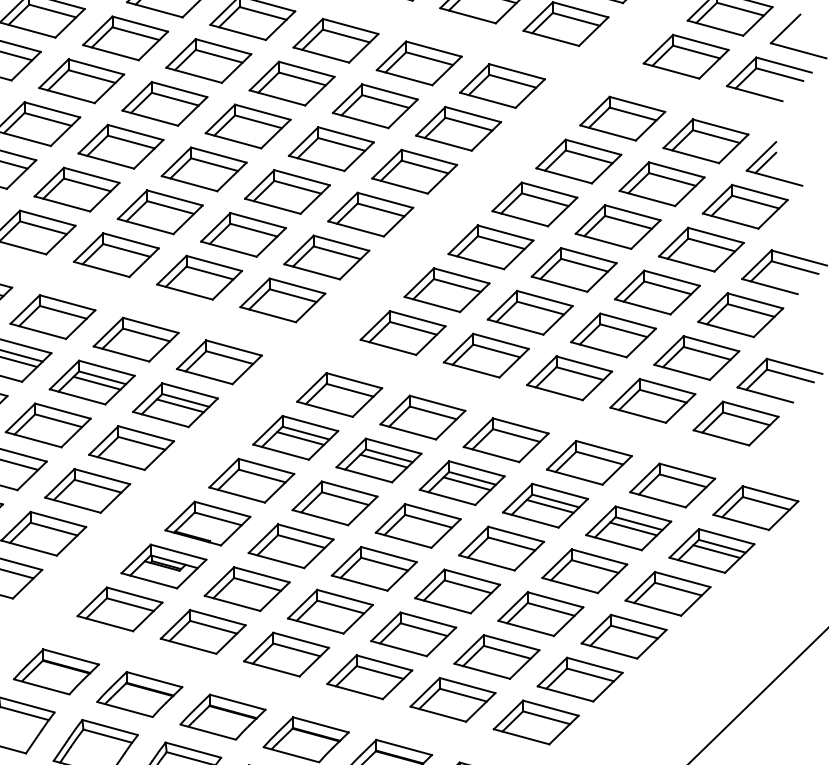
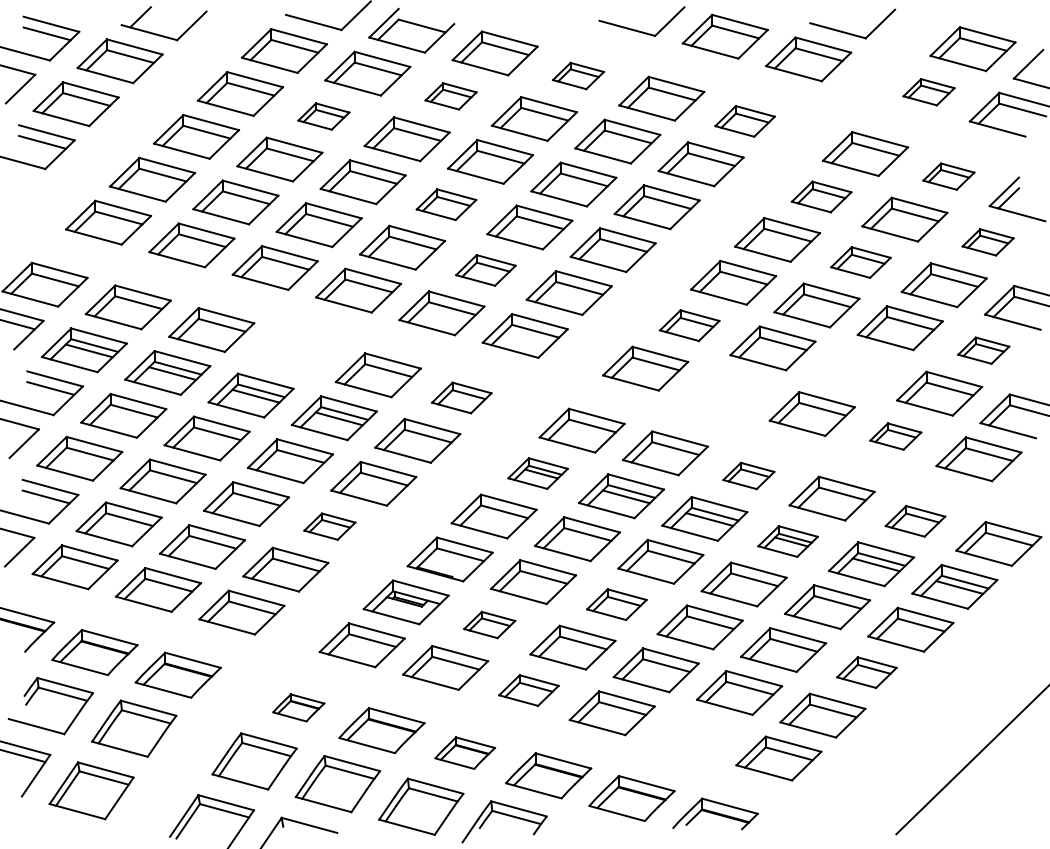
part: (336, 40) -> (578, 75), size x0.6
part: (685, 57) -> (928, 92), size x0.6
part: (208, 61) -> (450, 96), size x0.6
part: (81, 81) -> (323, 116), size x0.6
part: (501, 86) -> (744, 121), size x0.7
part: (705, 141) -> (948, 176), size x0.6
part: (578, 161) -> (821, 196), size x0.7
part: (204, 169) -> (446, 204), size x0.7
part: (744, 207) -> (987, 242), size x0.6
part: (617, 226) -> (860, 262), size x0.7
part: (243, 234) -> (485, 270), size x0.7
part: (446, 289) -> (689, 325), size x0.7
part: (740, 314) -> (983, 350), size x0.6
part: (52, 316) -> (294, 352), removed
part: (612, 334) -> (855, 370), removed
part: (485, 355) -> (728, 391), removed
part: (219, 361) -> (461, 397), size x0.7
part: (652, 400) -> (895, 436), size x0.6
line: (180, 405) -> (422, 441), removed
part: (295, 437) -> (537, 473), size x0.7
part: (505, 439) -> (748, 475), size x0.6
part: (672, 485) -> (915, 521), size x0.7
part: (87, 490) -> (329, 526), size x0.6
part: (544, 505) -> (787, 541), size x0.7
part: (374, 568) -> (616, 604), size x0.7
part: (247, 588) -> (489, 624), size x0.6
part: (623, 636) -> (866, 672), size x0.7
part: (286, 654) -> (528, 690), size x0.7
part: (56, 671) -> (298, 707), size x0.6
part: (452, 699) -> (695, 735), removed
part: (222, 716) -> (464, 752), size x0.7

